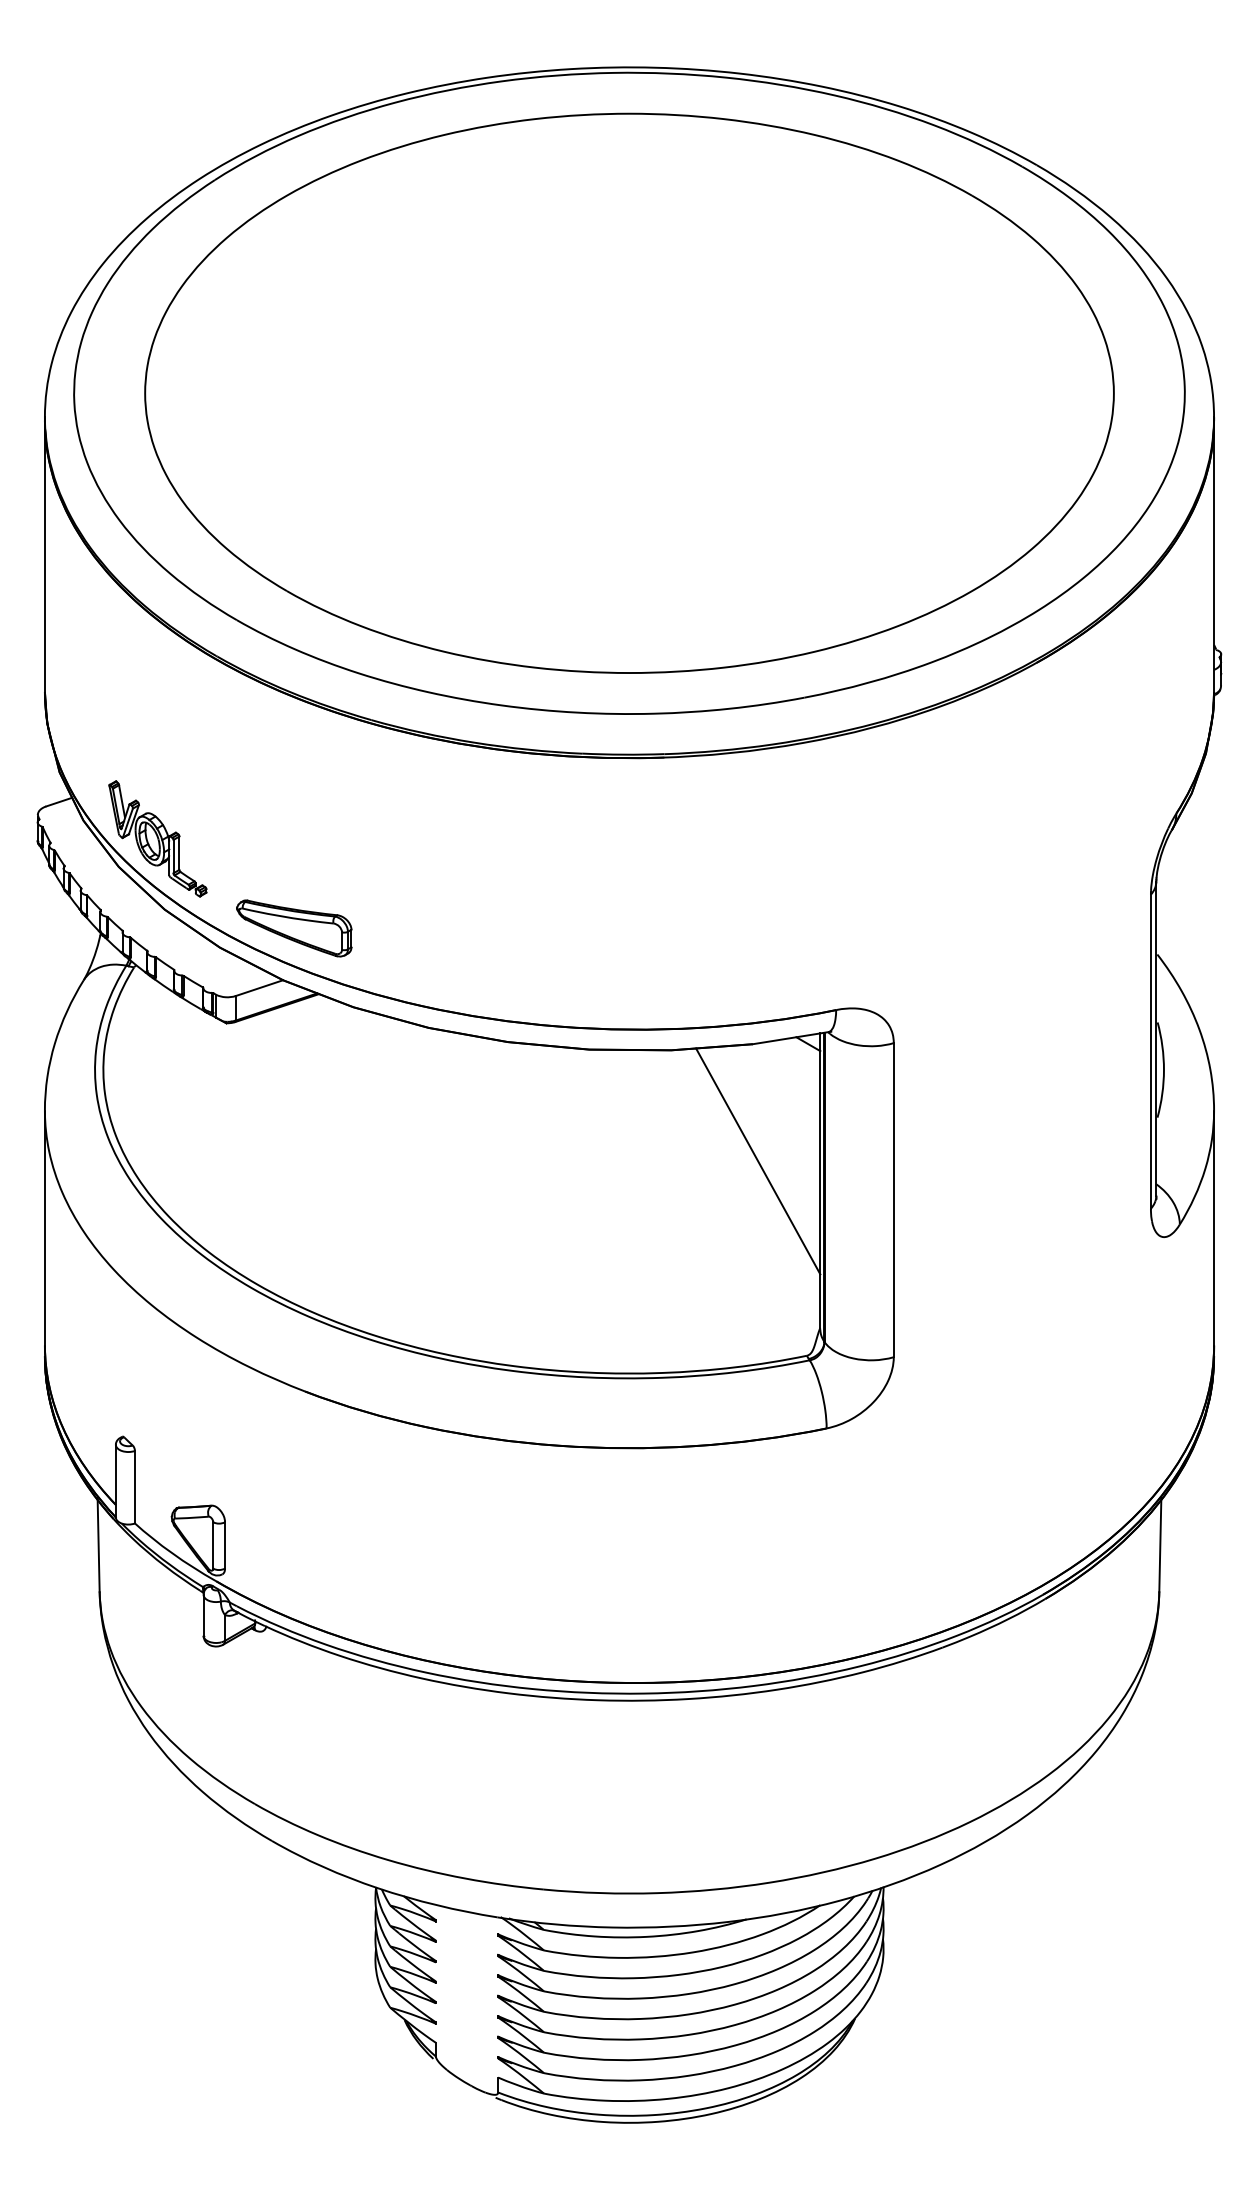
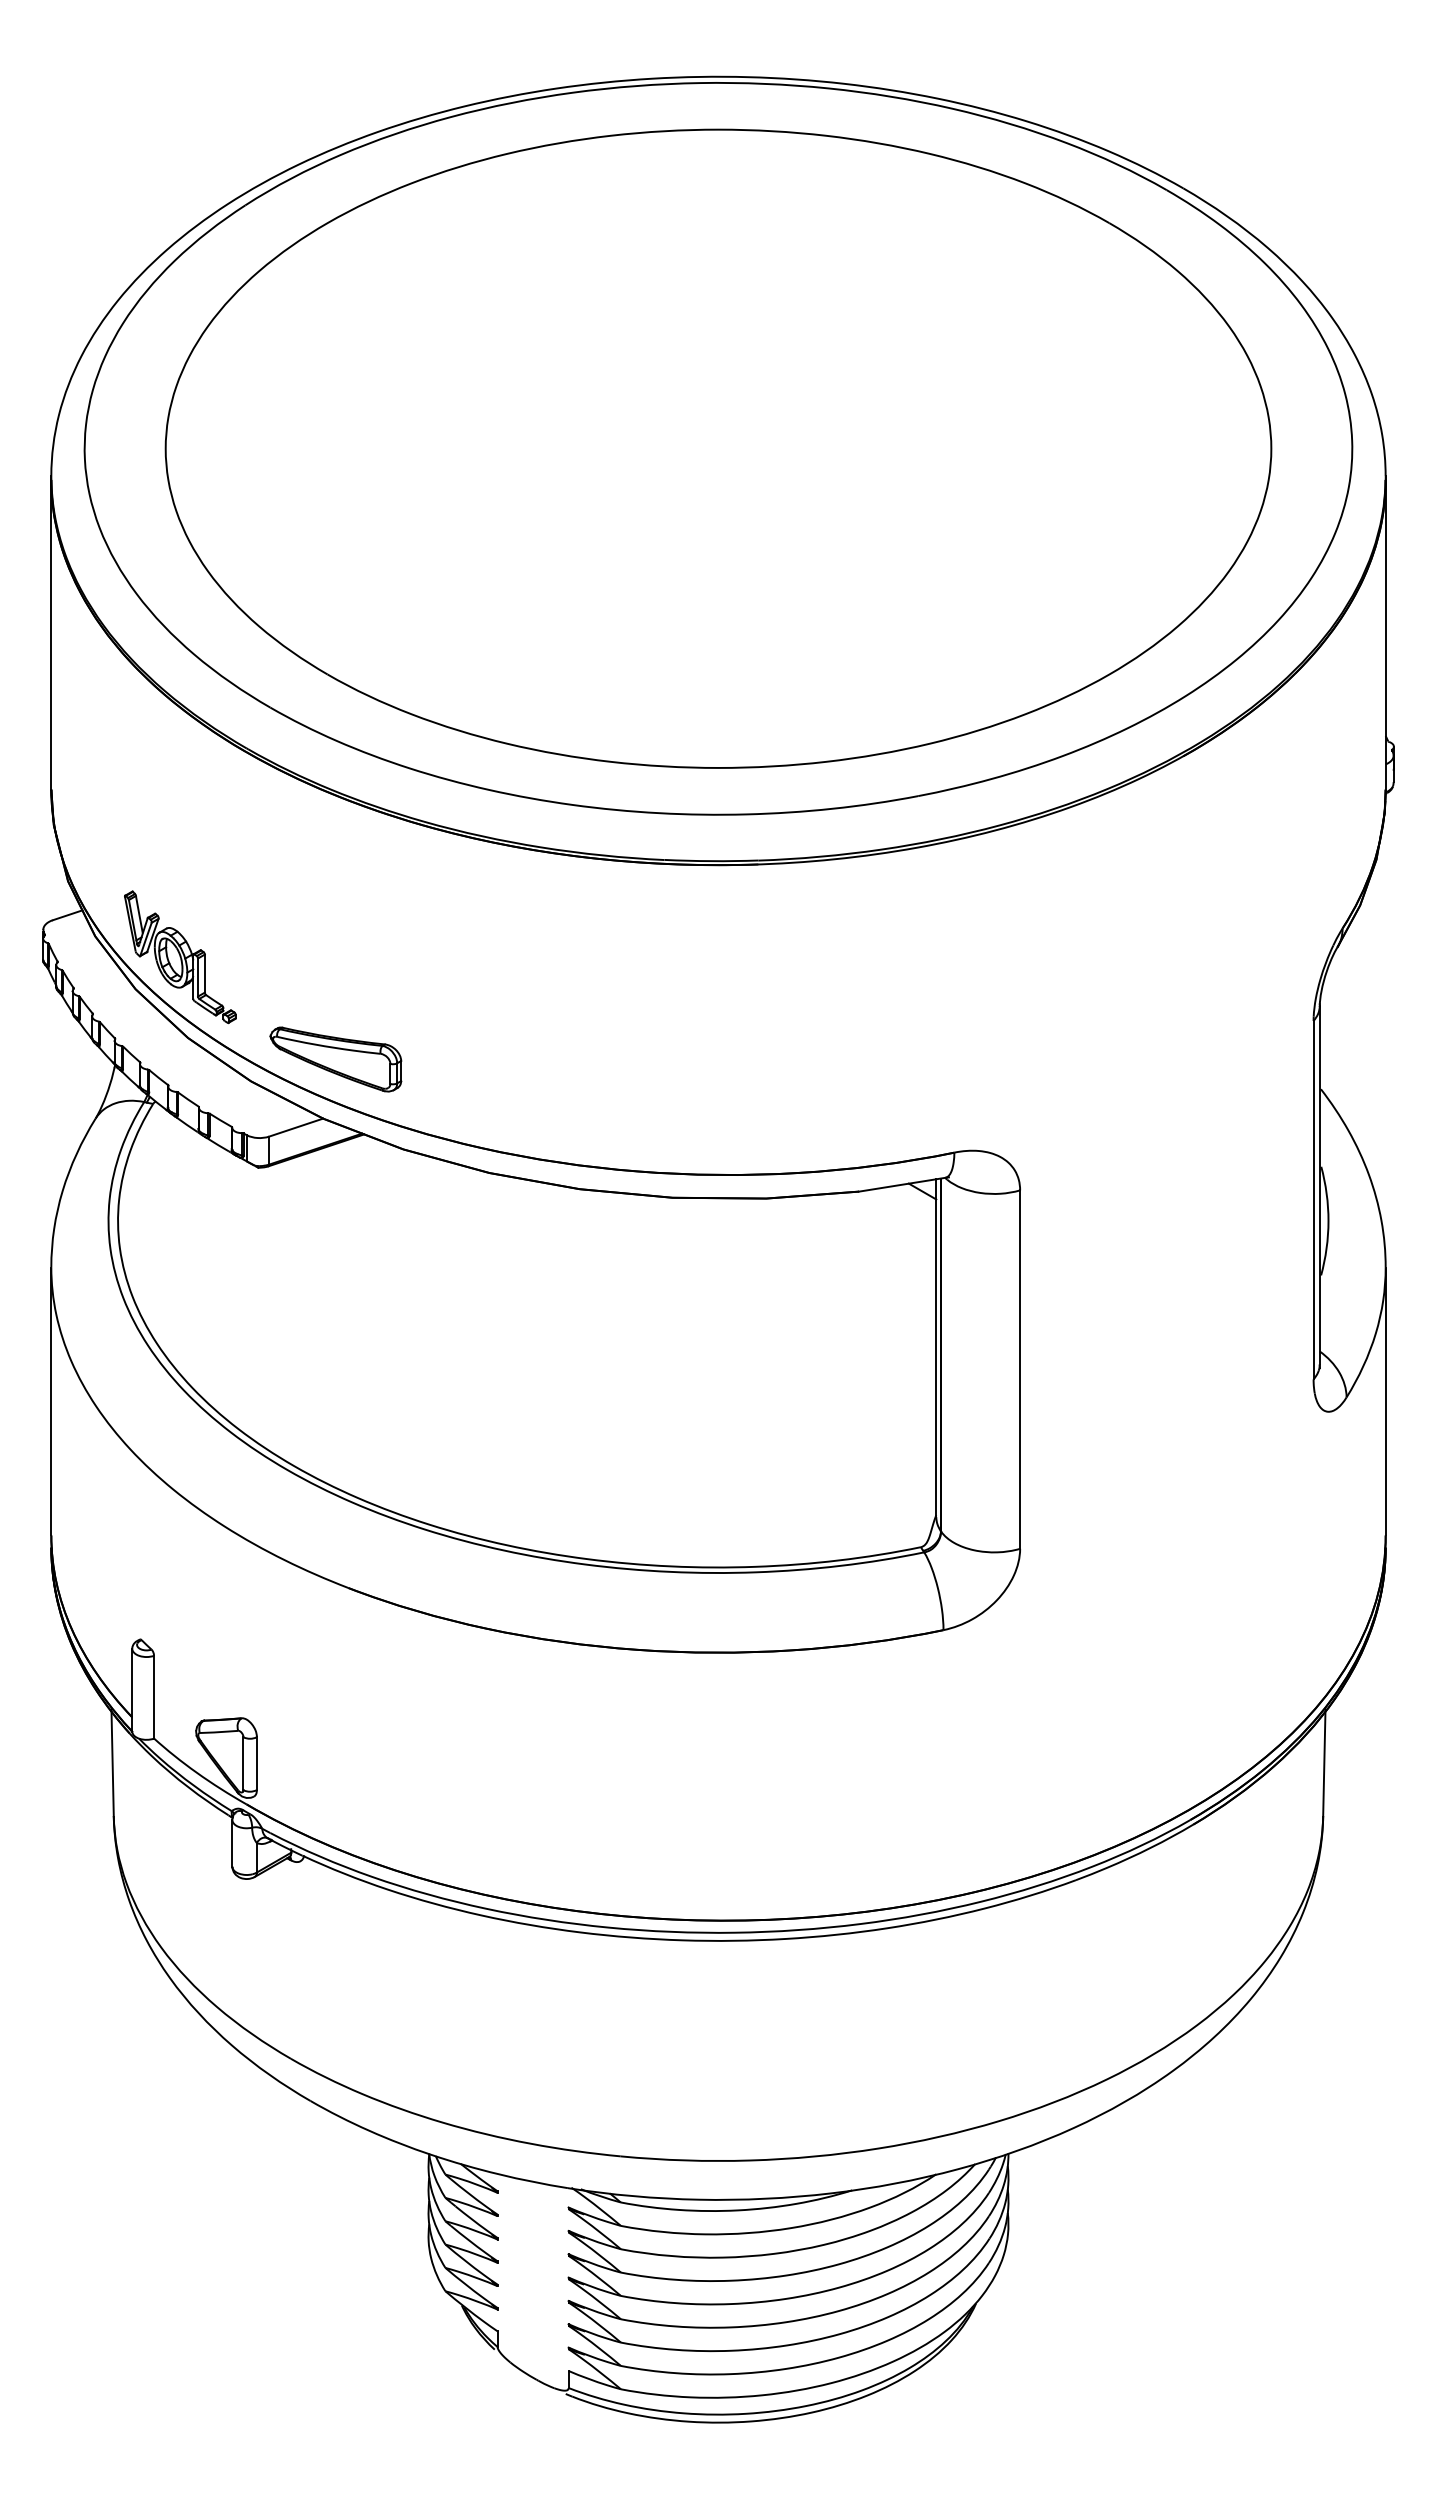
line: (758, 1161) -> (865, 1325), removed

